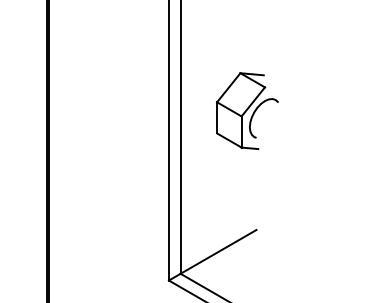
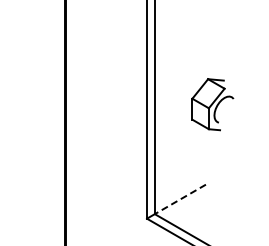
part: (246, 110) -> (212, 104), moved
line: (217, 252) -> (179, 199), solid -> dashed

